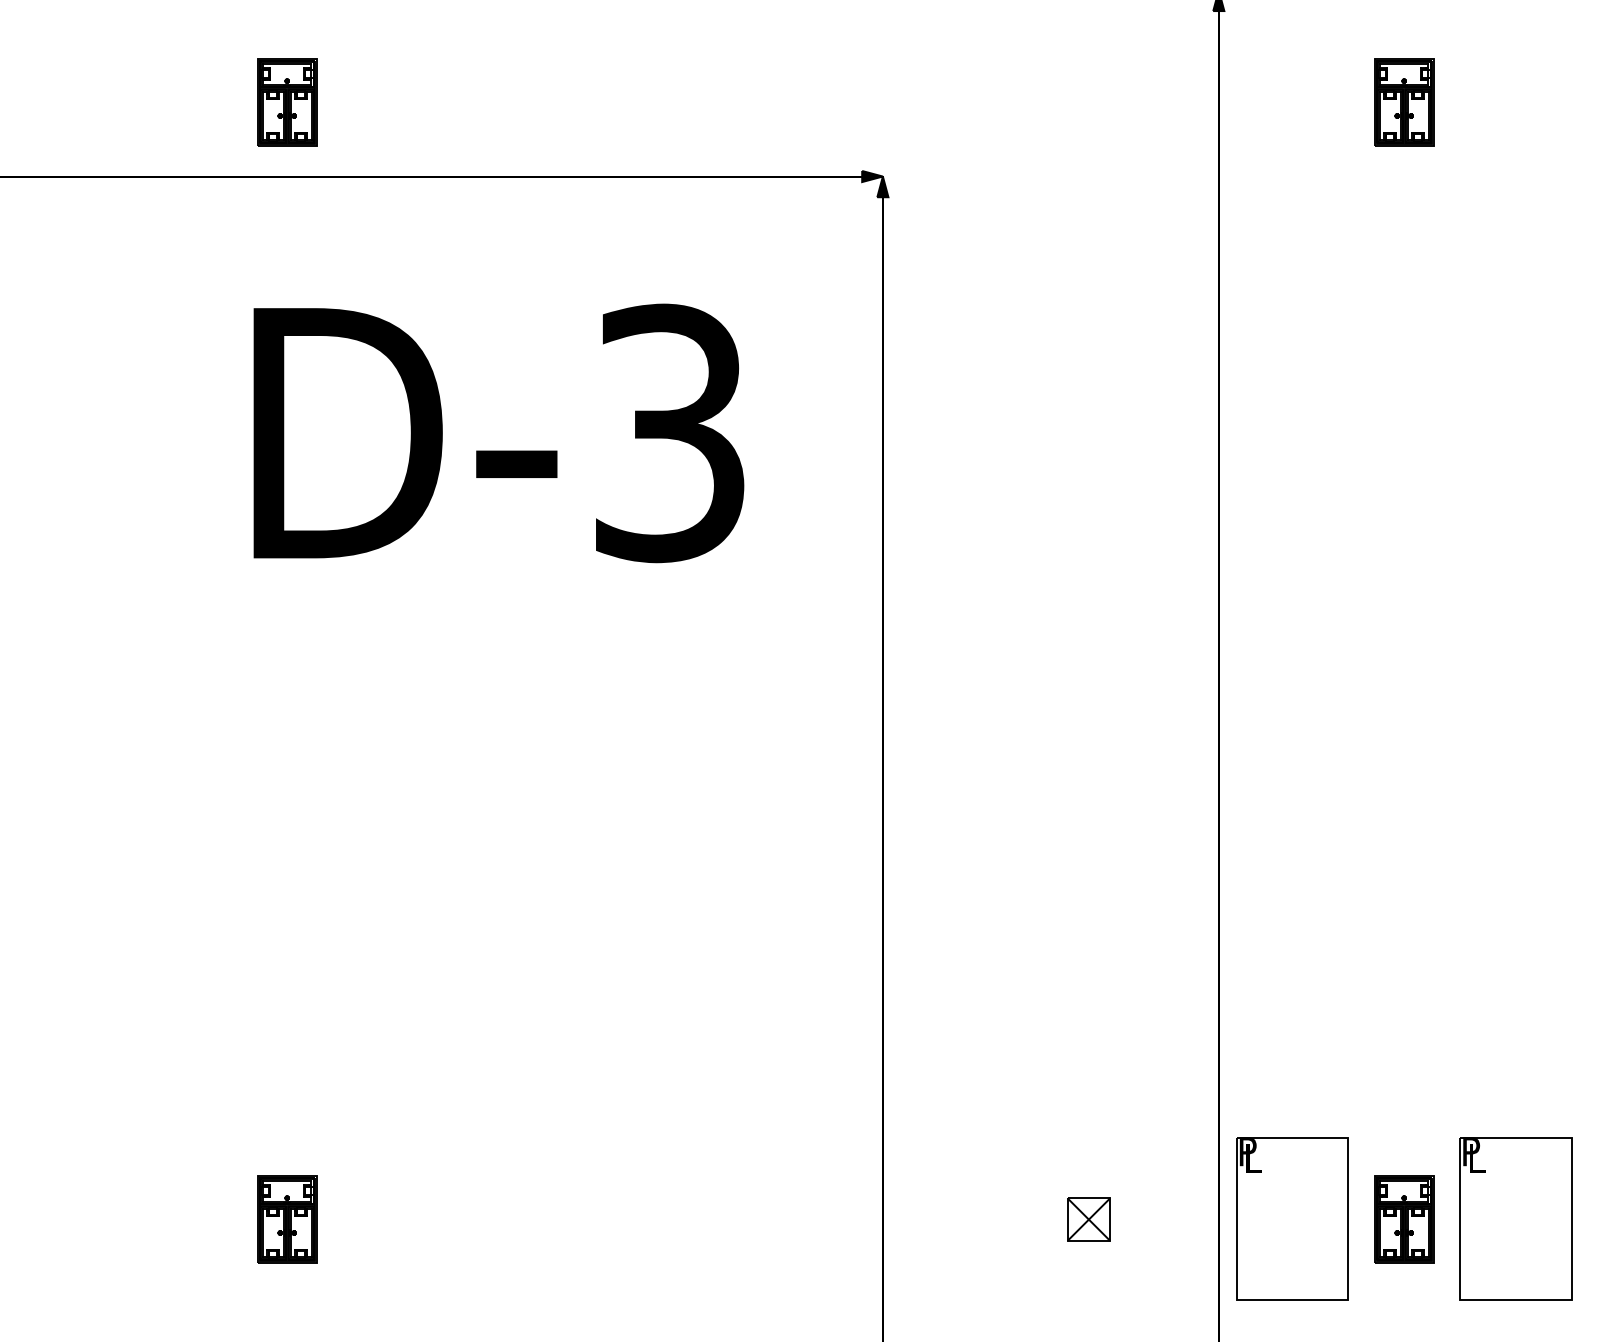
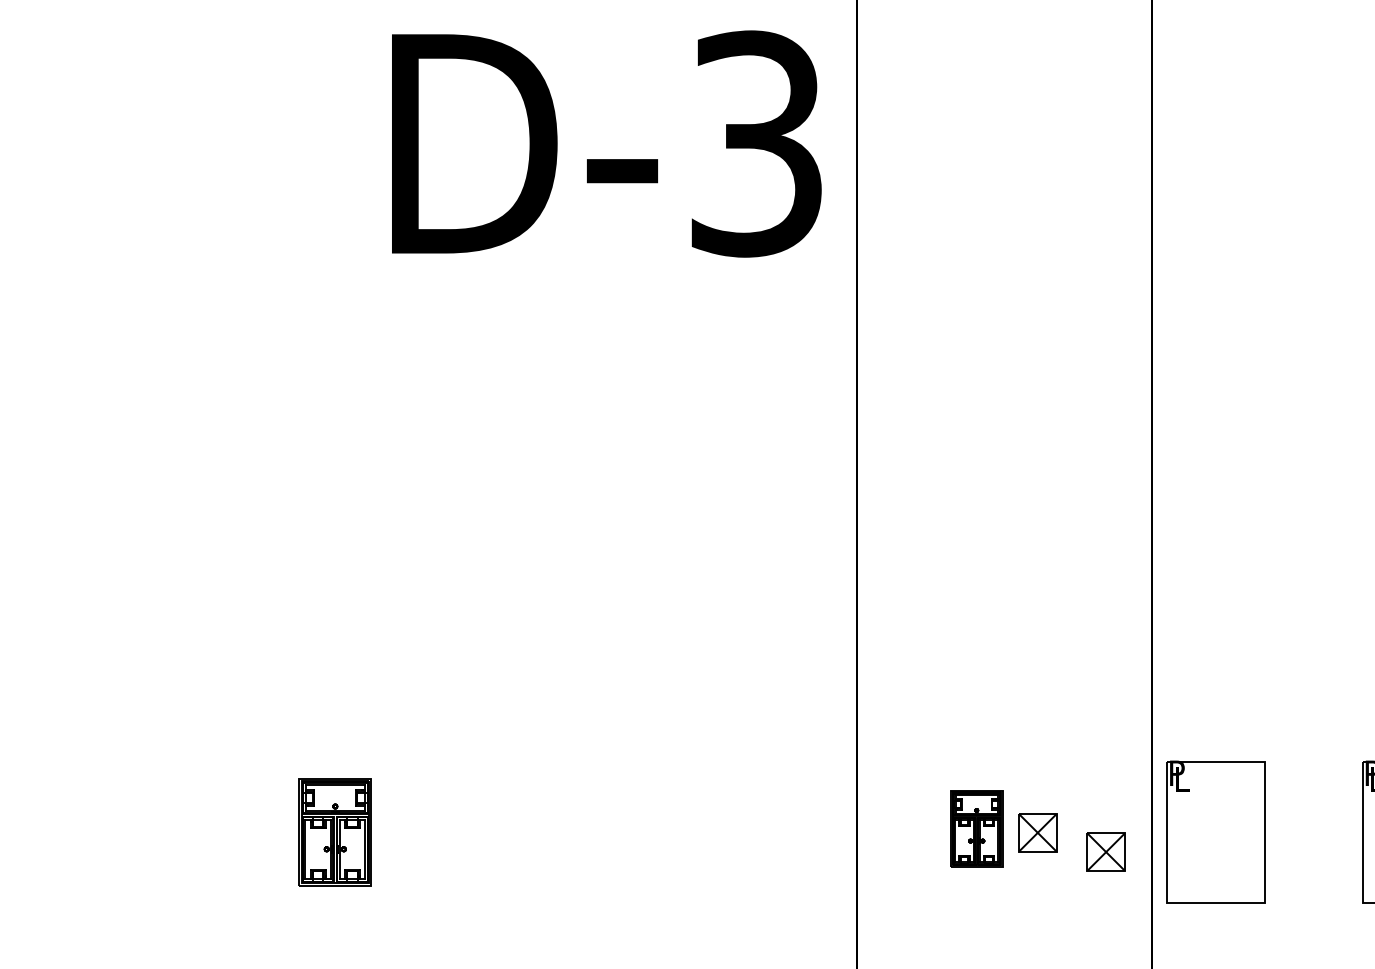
text: (498, 433) -> (606, 144), moved
part: (287, 1219) -> (335, 832), size x1.4
part: (1404, 1219) -> (977, 829), moved
part: (1166, 1241) -> (1105, 852), added

